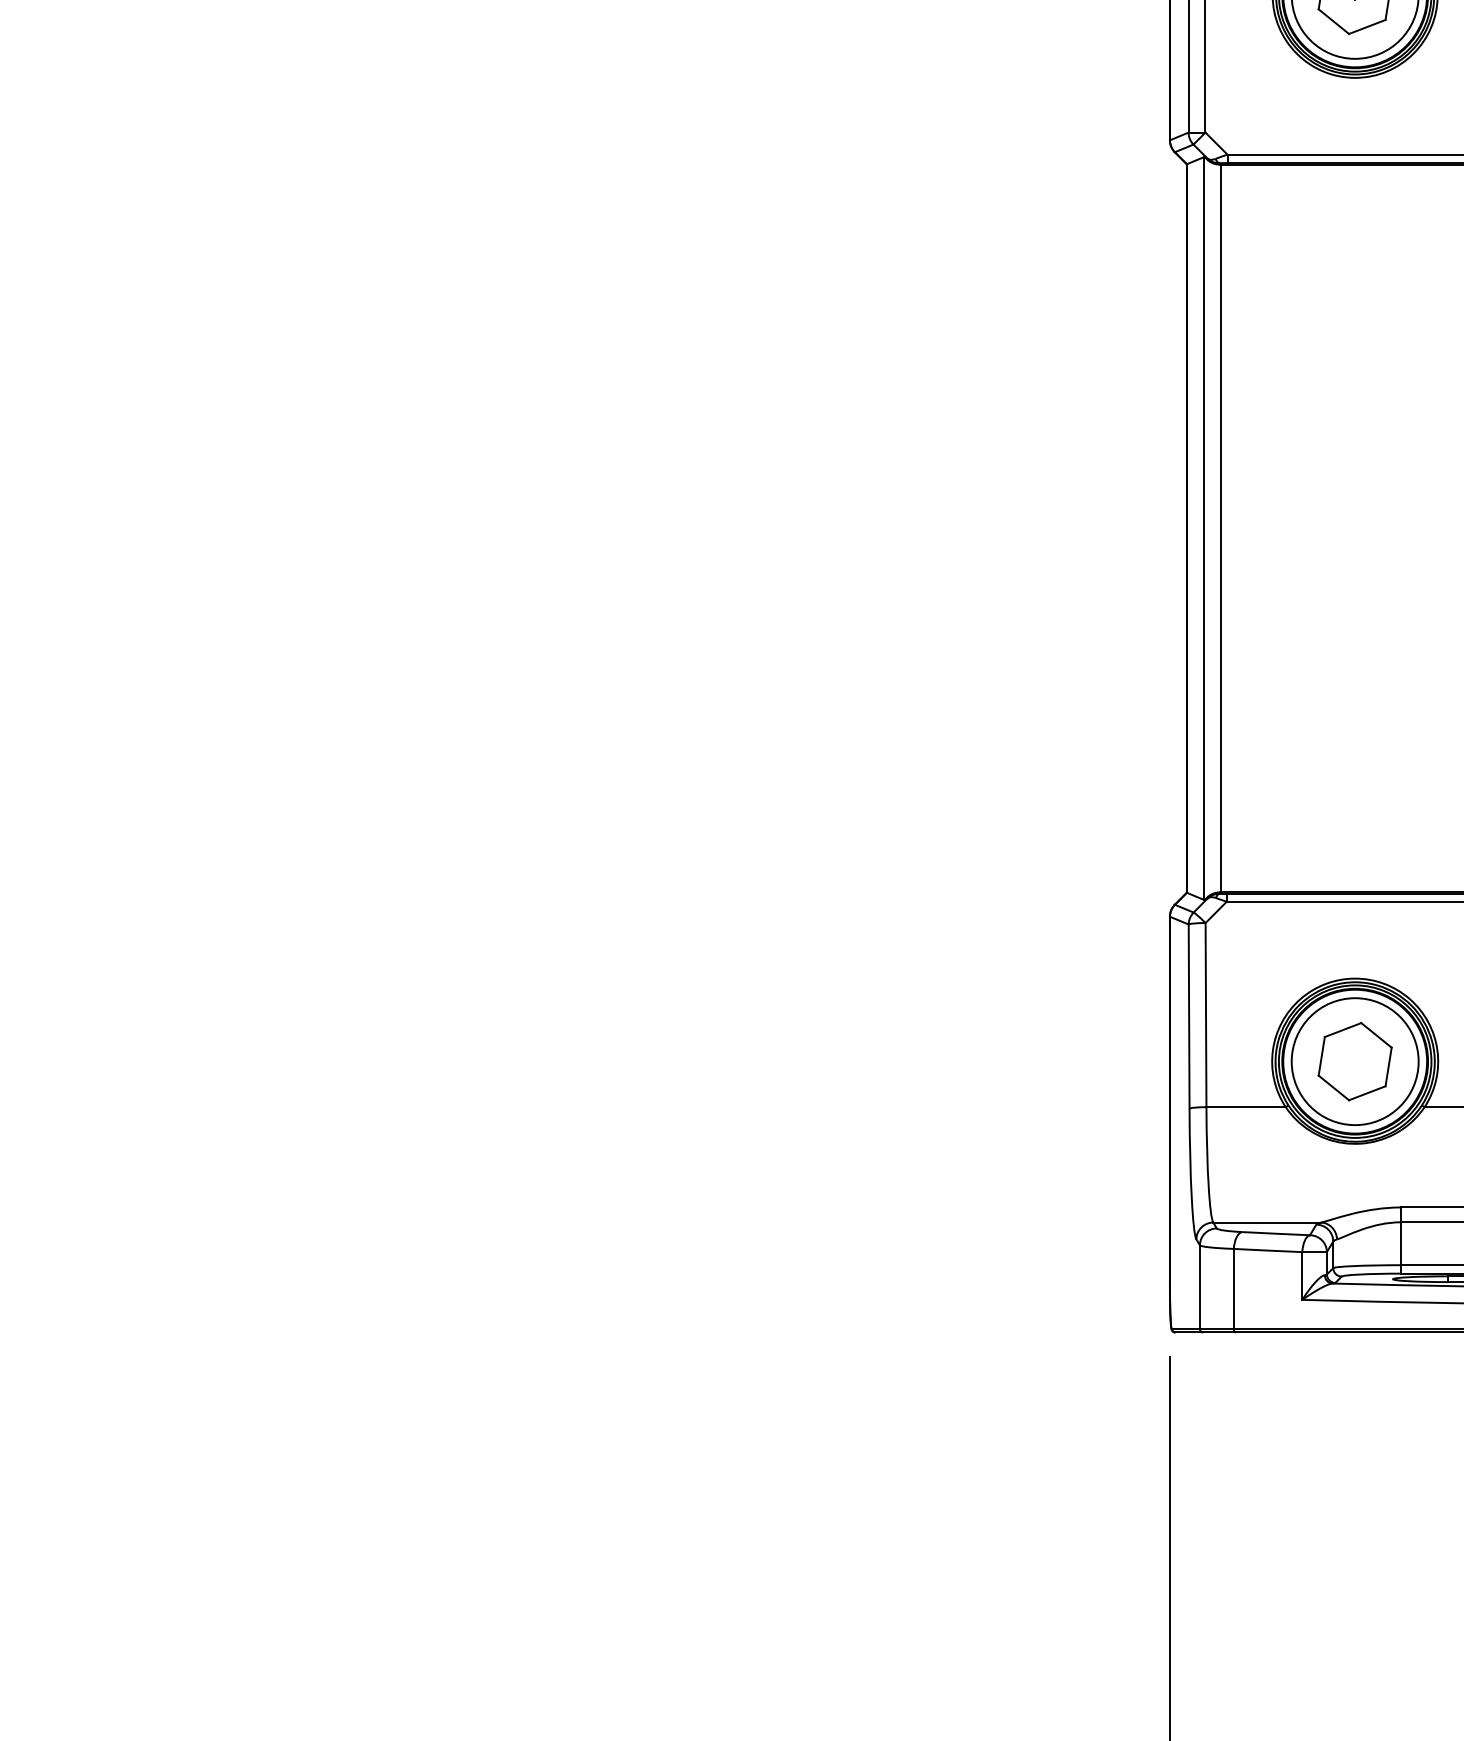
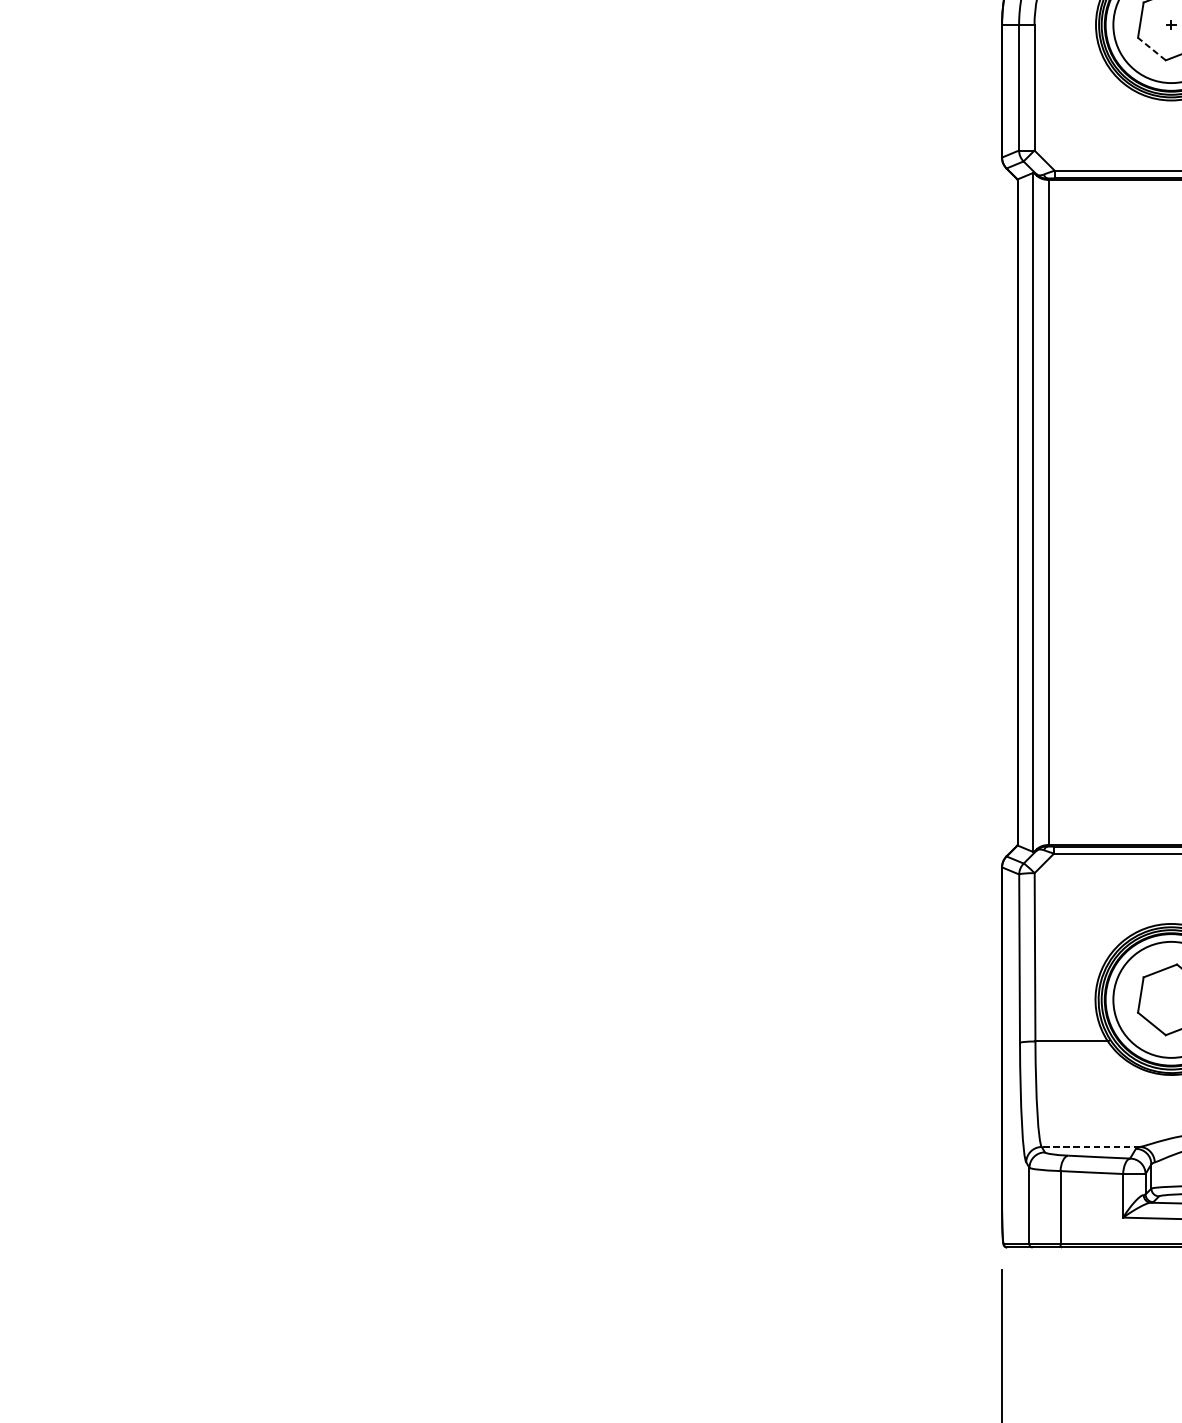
line: (1333, 21) -> (1151, 48), solid -> dashed
line: (1267, 1222) -> (1091, 1146), solid -> dashed

